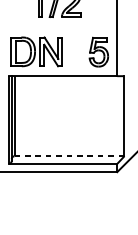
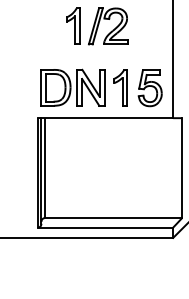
part: (75, 51) -> (120, 87), added
line: (69, 156) -> (113, 218), dashed -> solid

